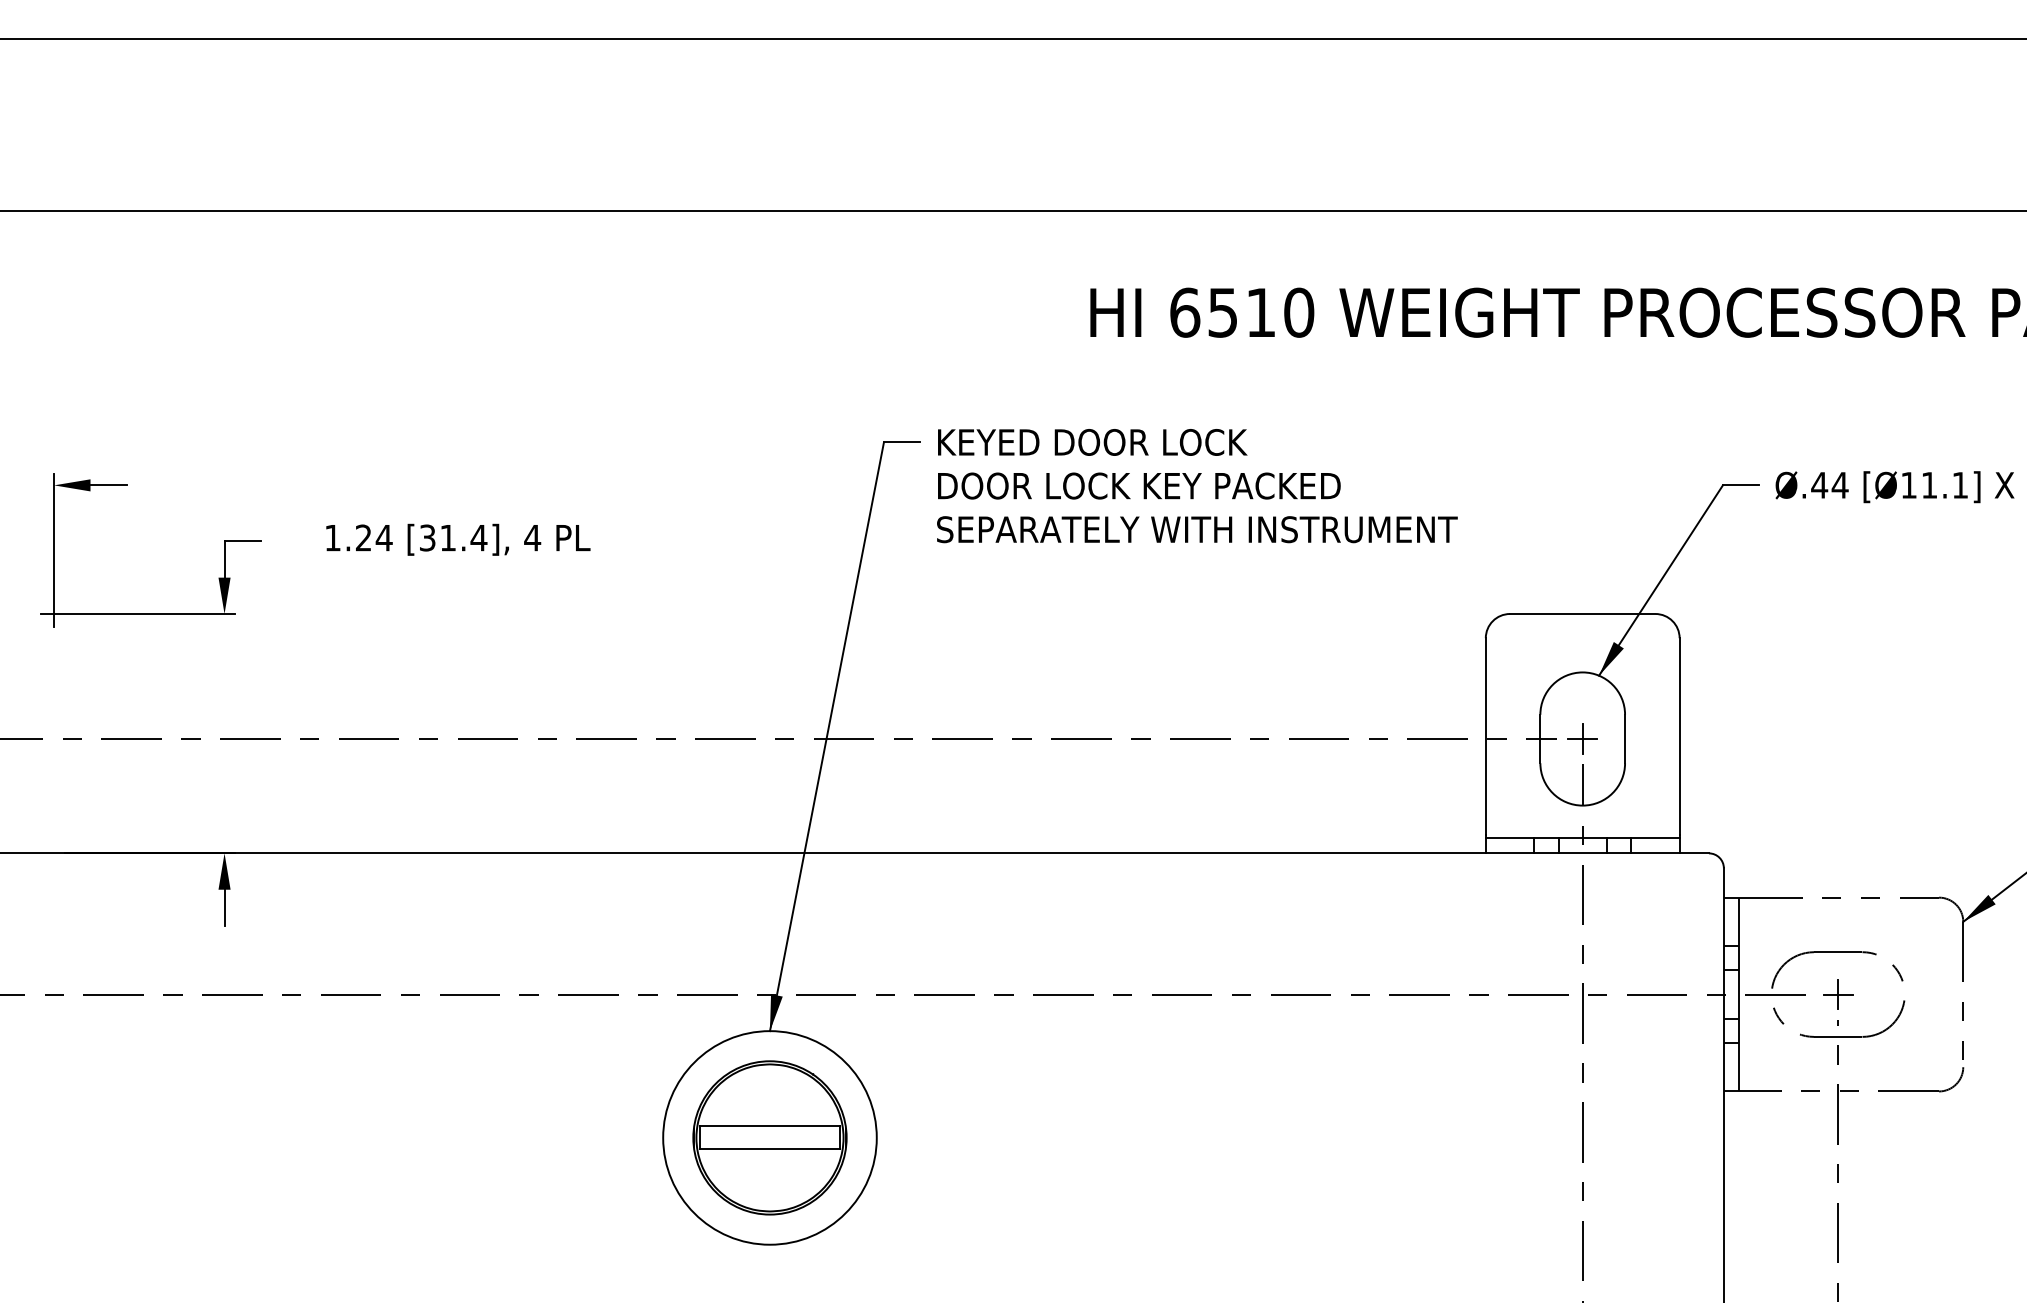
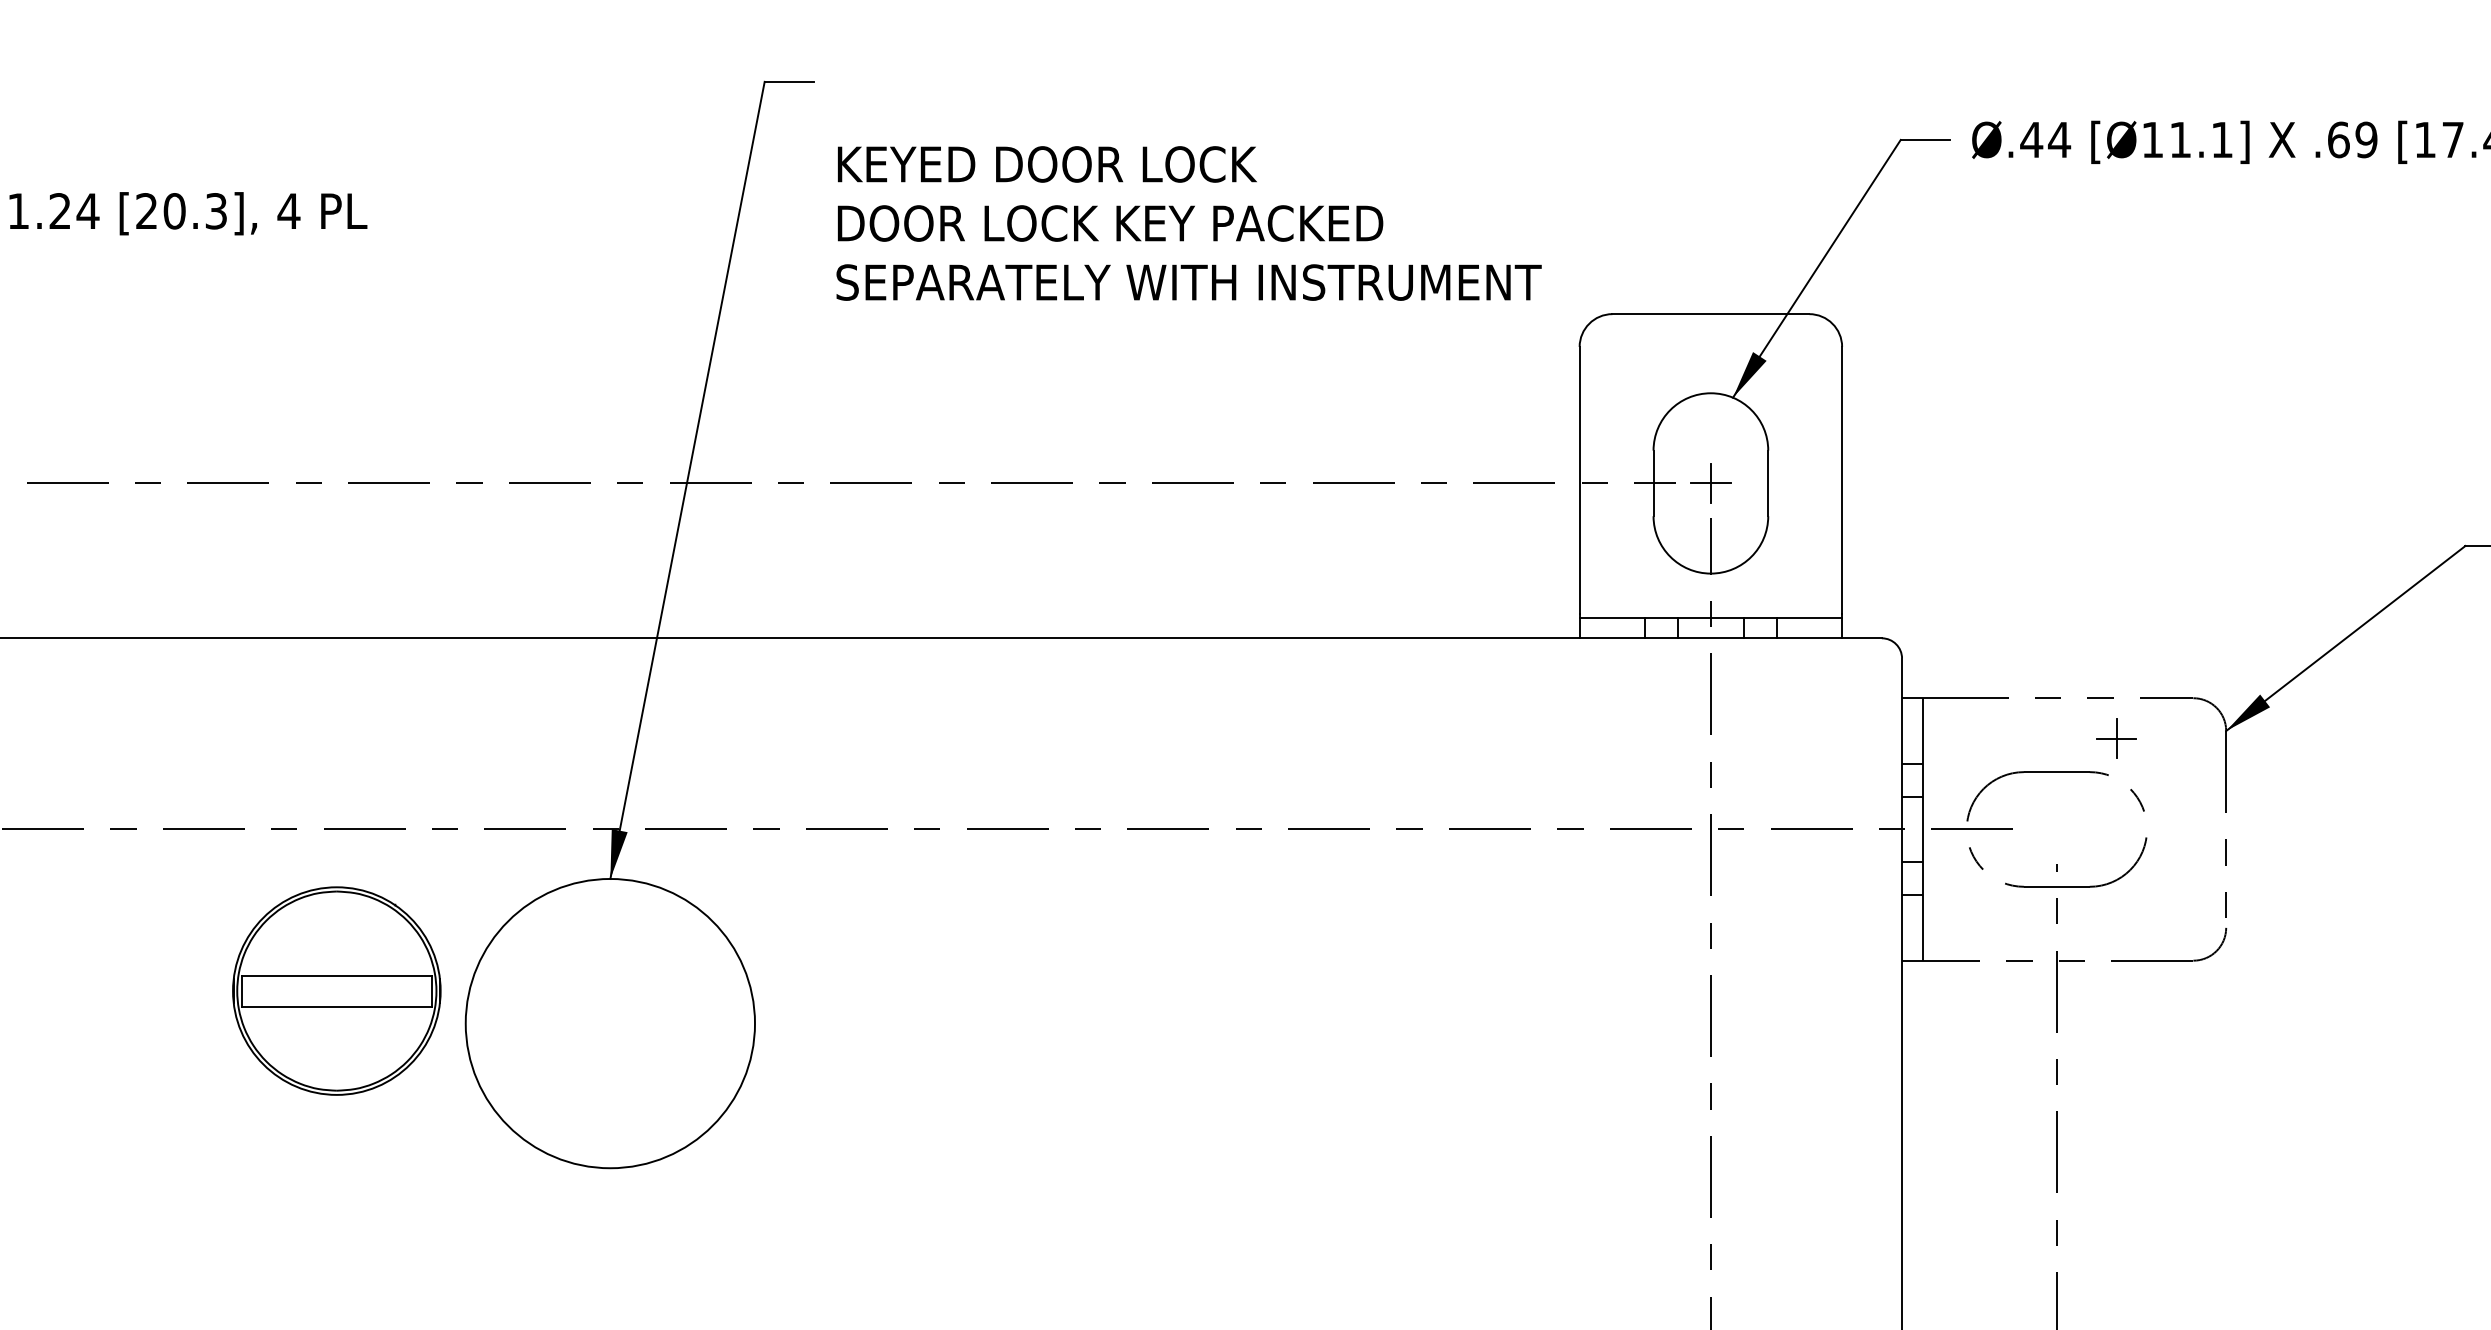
text: (1197, 486) -> (1189, 224), moved
text: (453, 537) -> (181, 210), [31.4], -> [20.3],
part: (1838, 994) -> (2116, 738), moved
part: (769, 1137) -> (336, 990), moved

